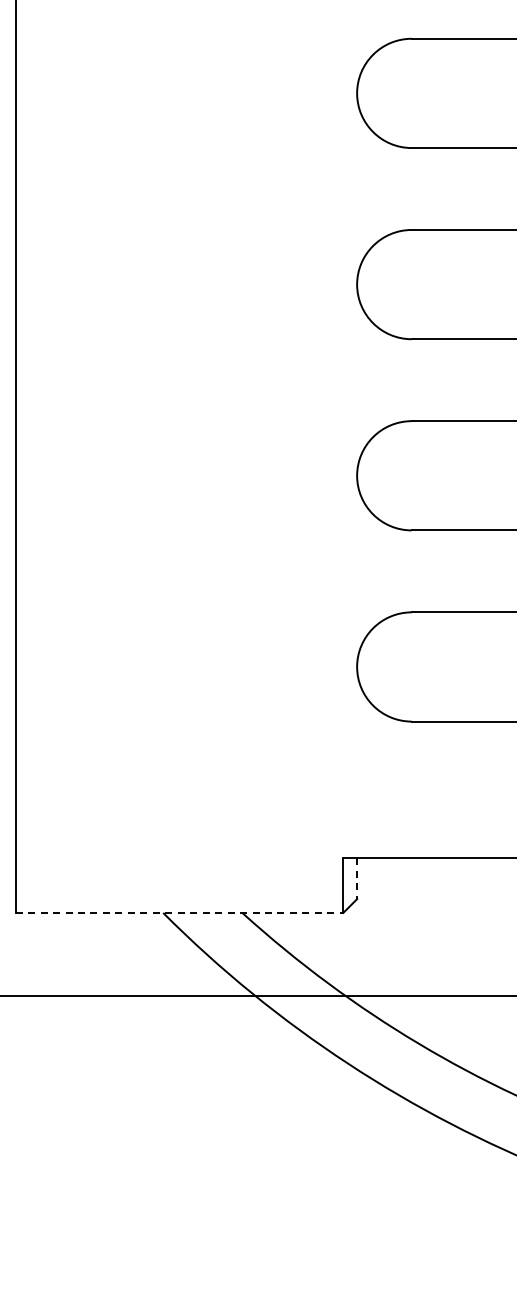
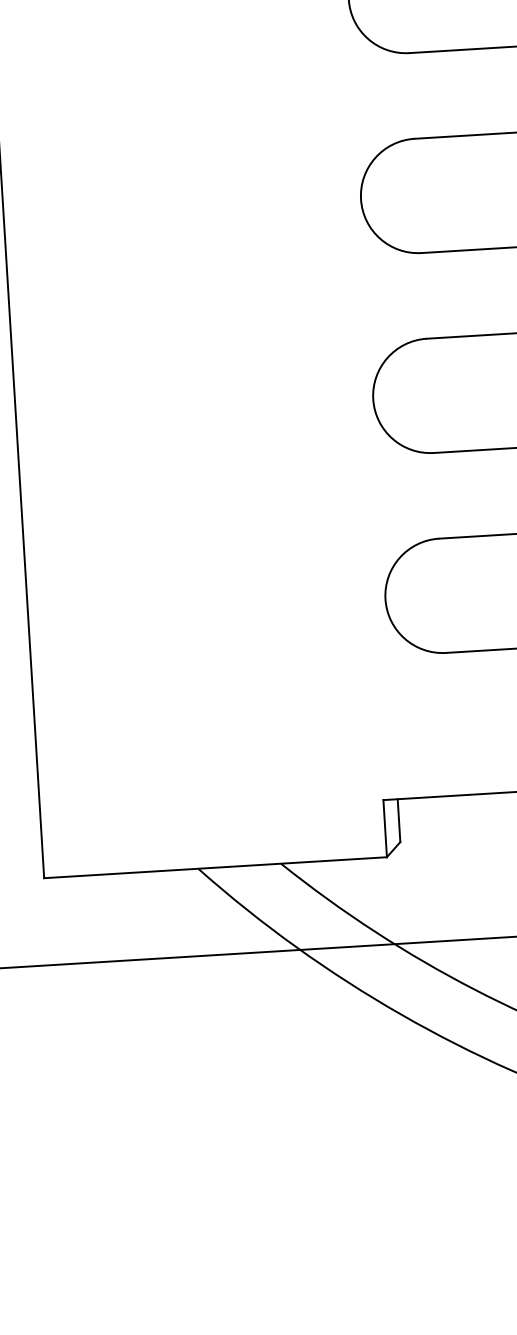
line: (357, 879) -> (399, 821), dashed -> solid
line: (179, 912) -> (215, 867), dashed -> solid

